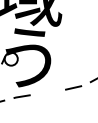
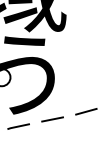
line: (47, 92) -> (52, 119), added

